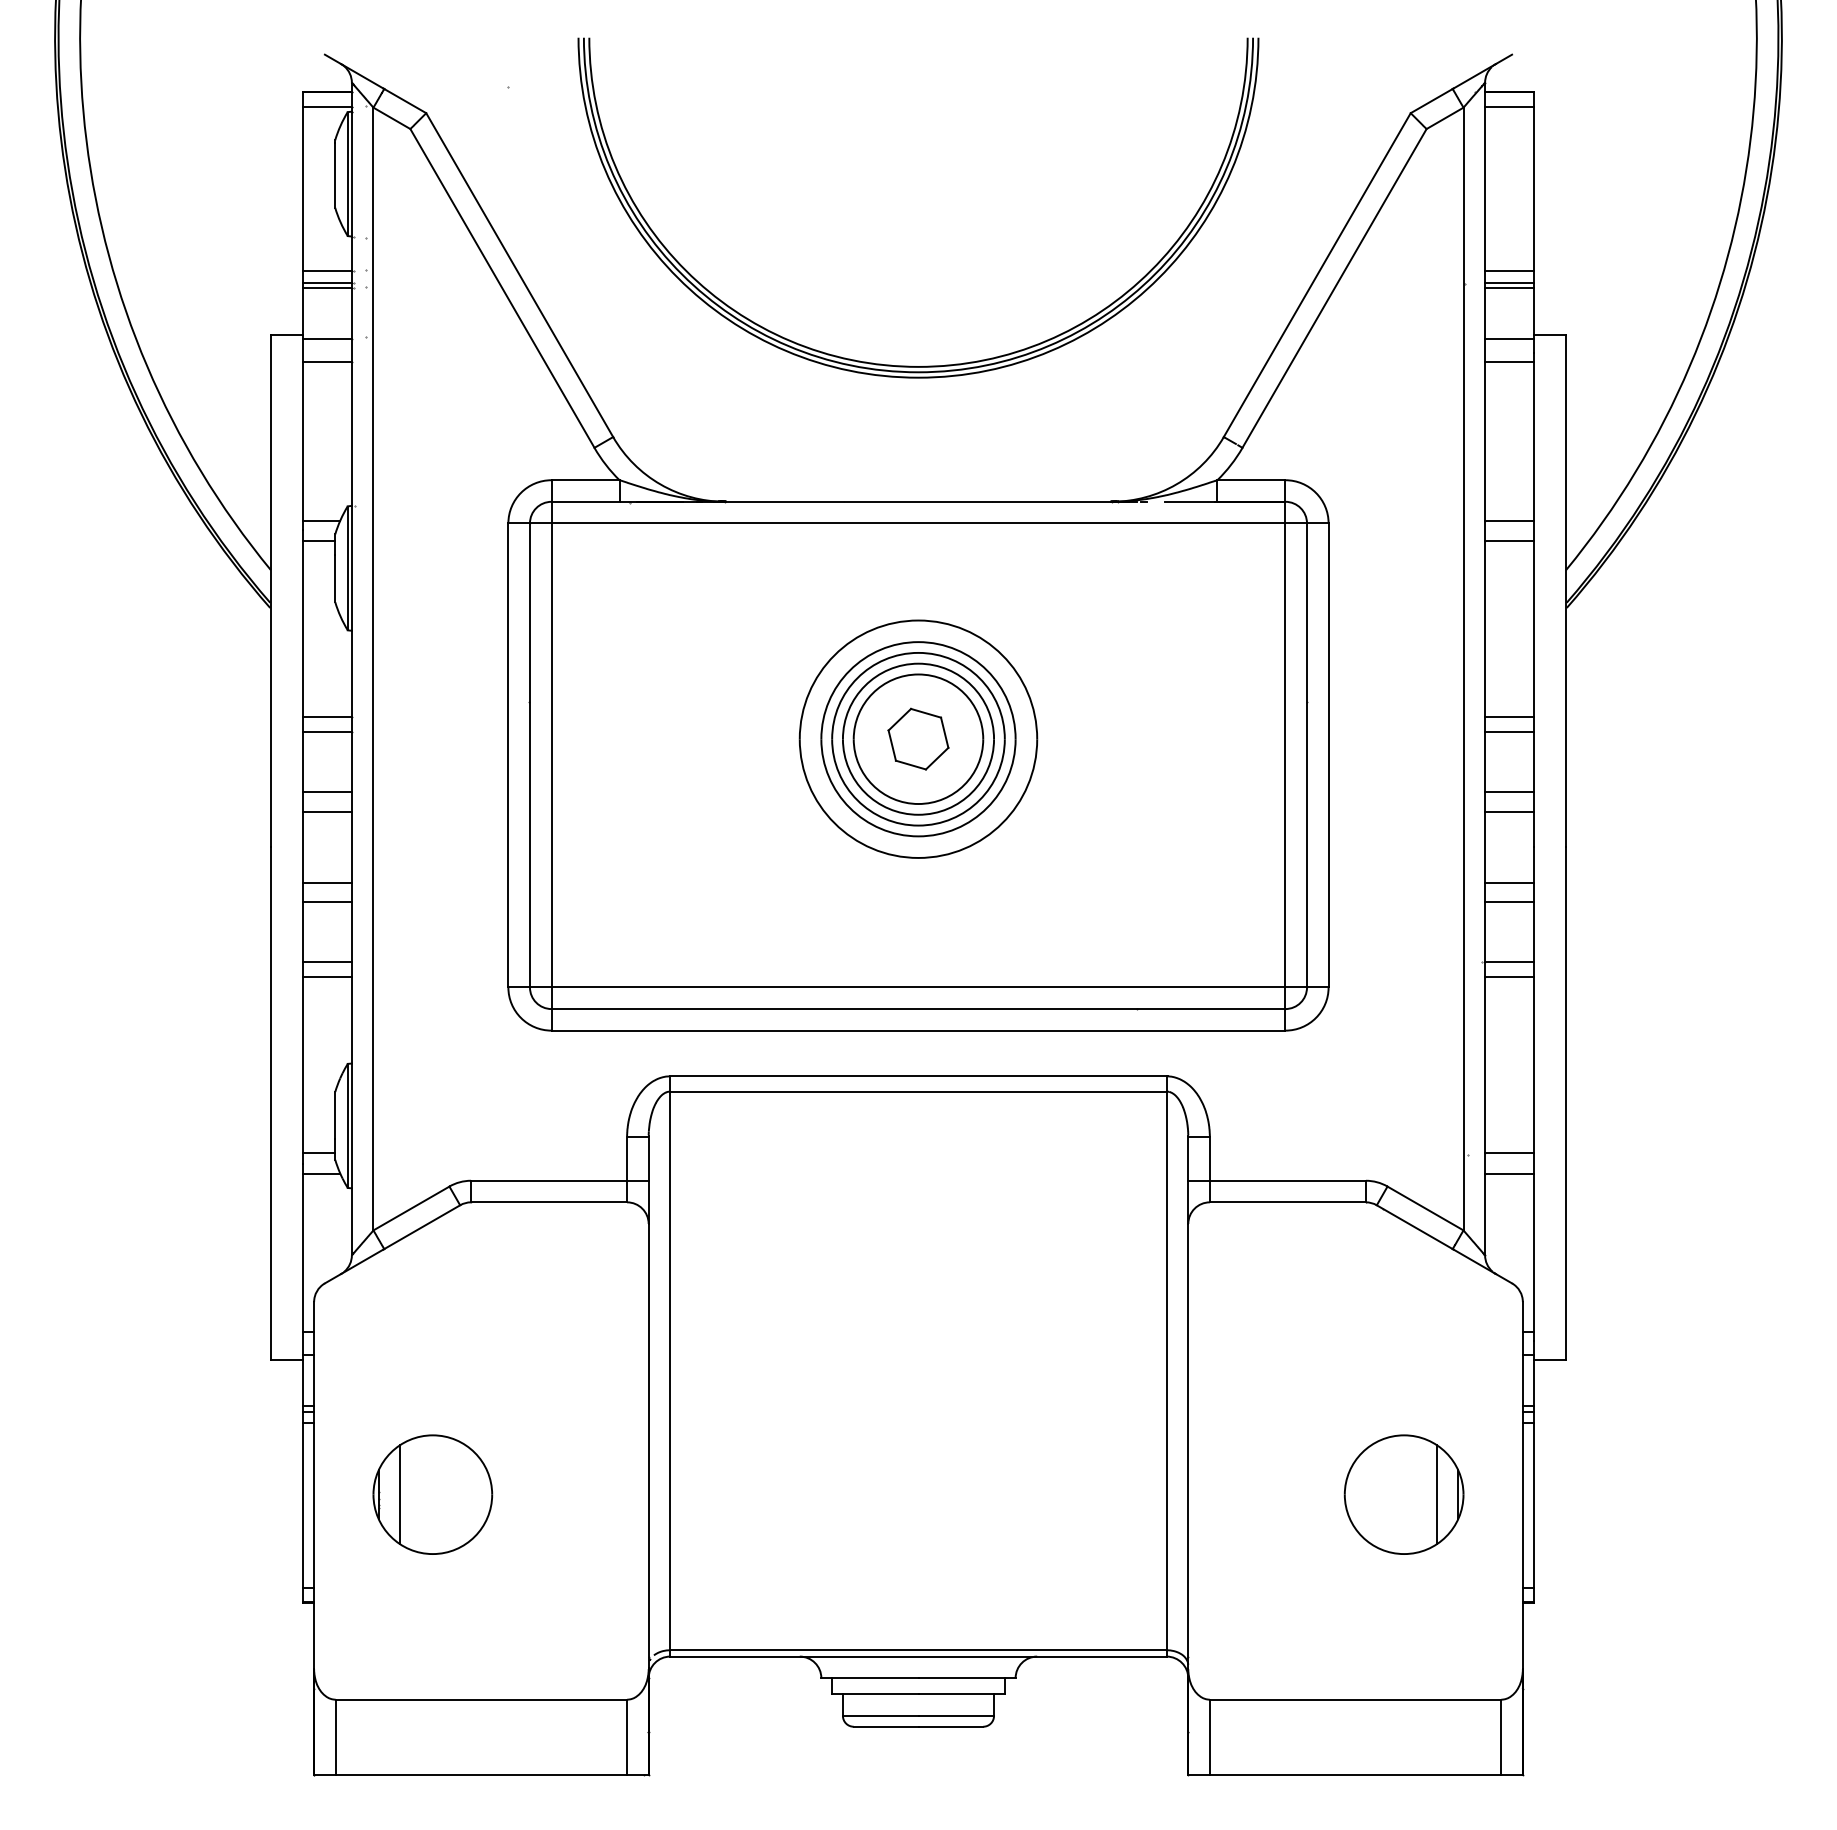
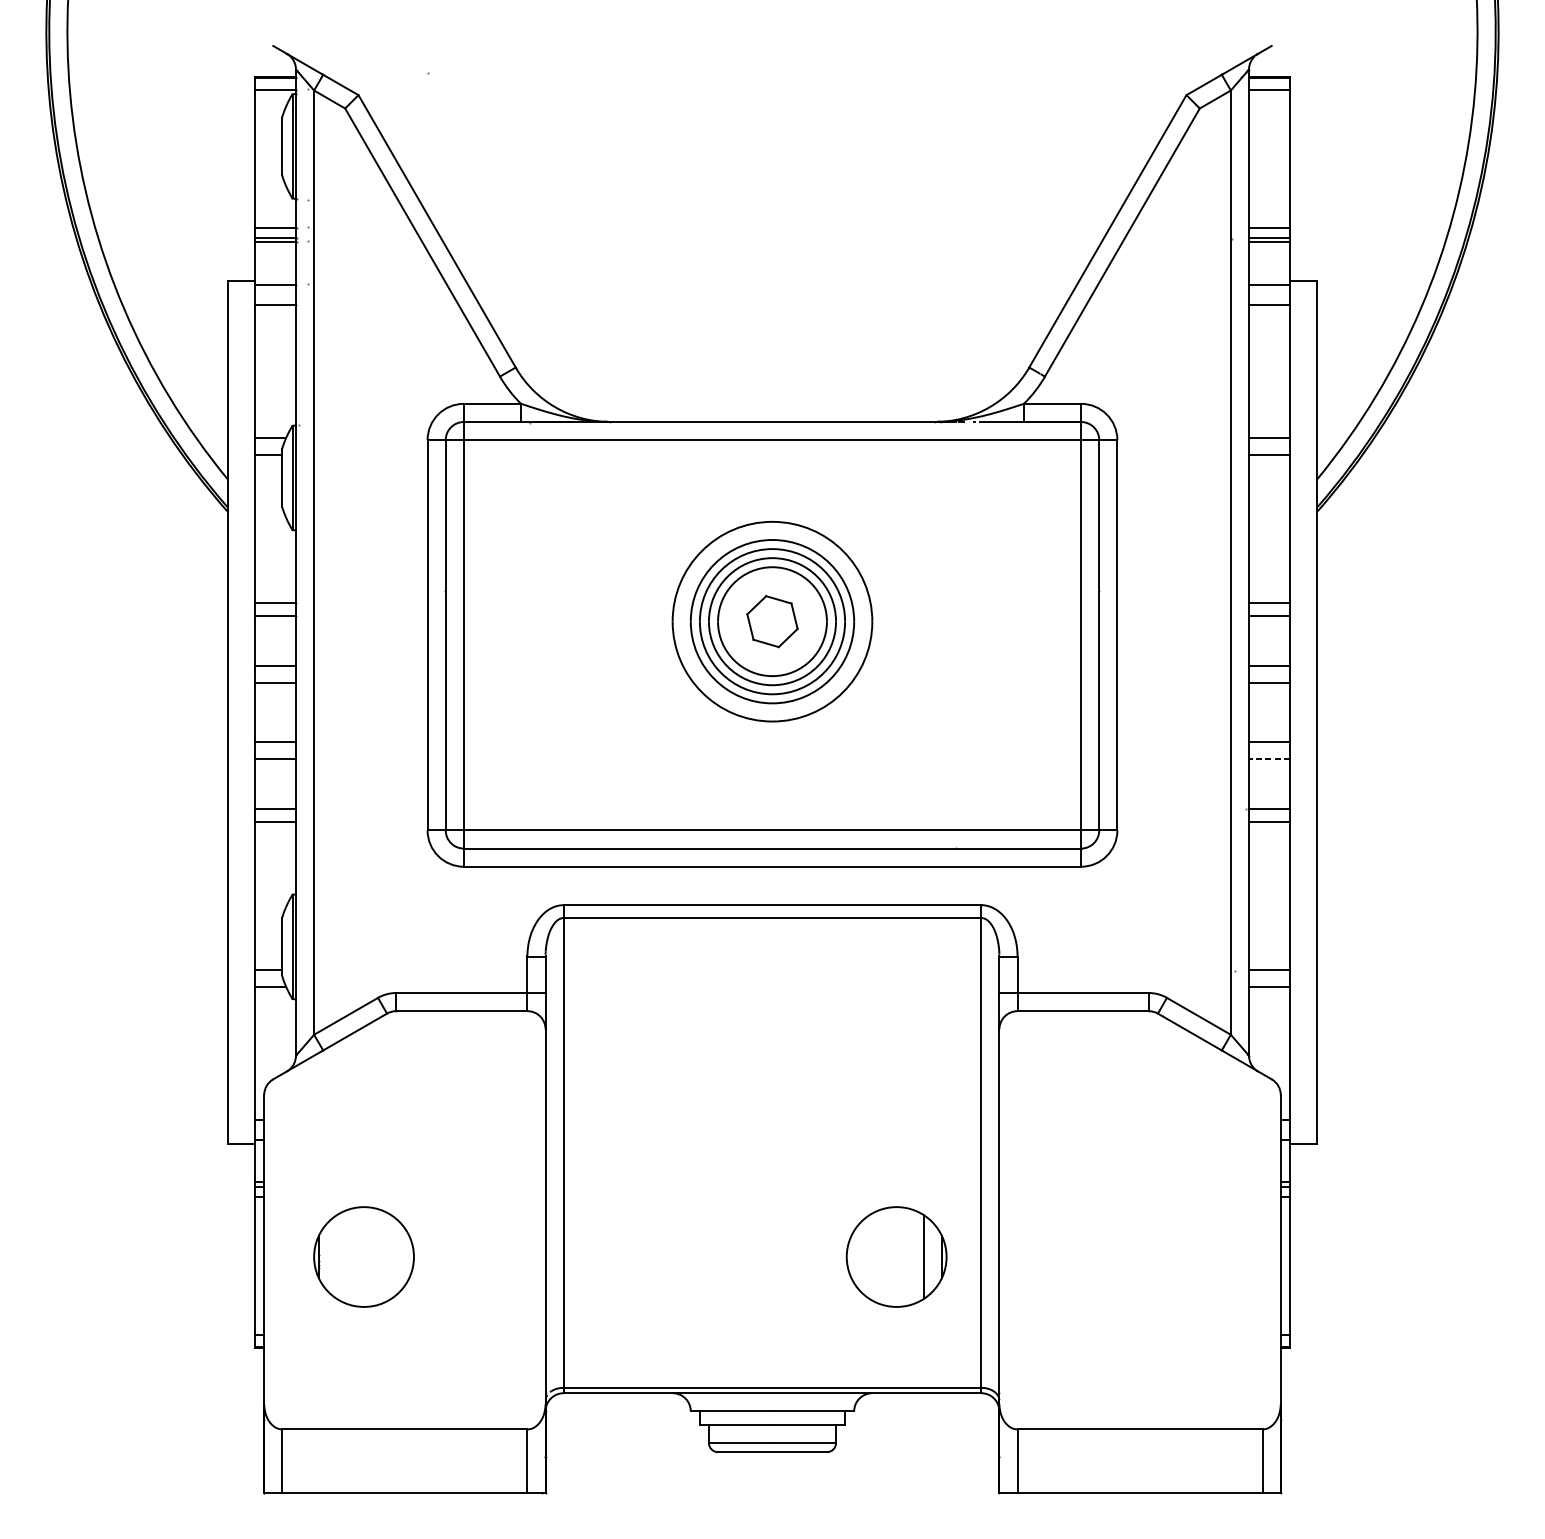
part: (910, 365) -> (765, 307), removed
line: (1508, 902) -> (1268, 758), solid -> dashed
line: (400, 1494) -> (336, 1256), removed
part: (1403, 1494) -> (896, 1256), moved

